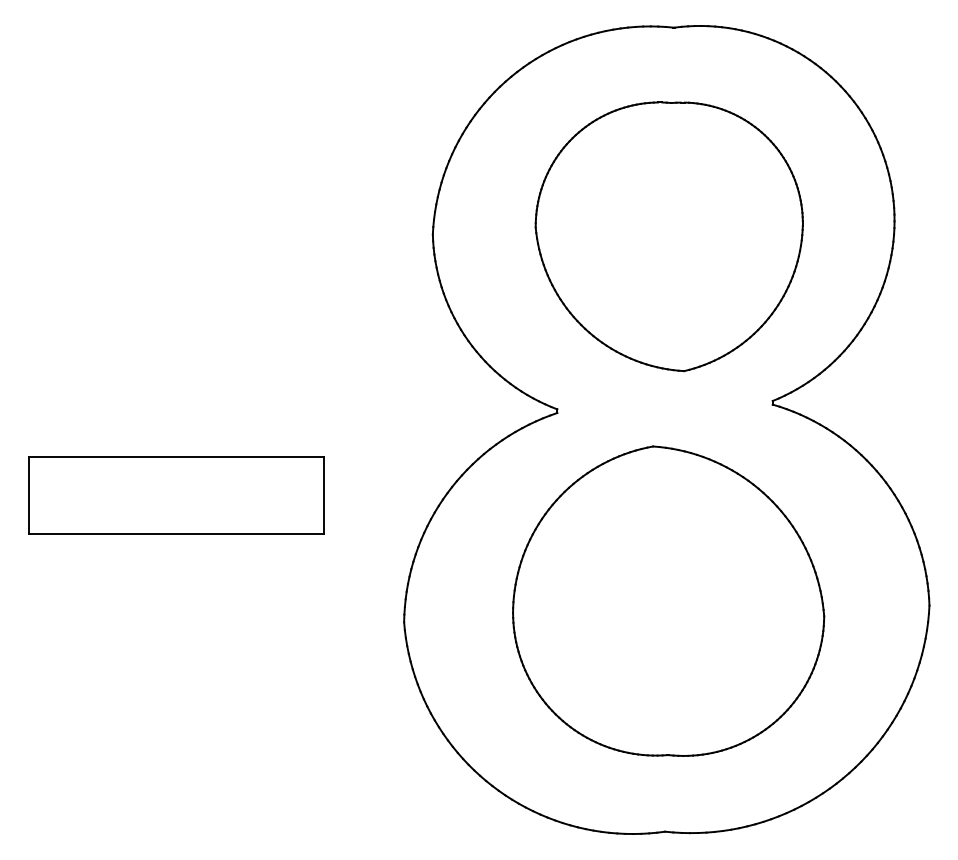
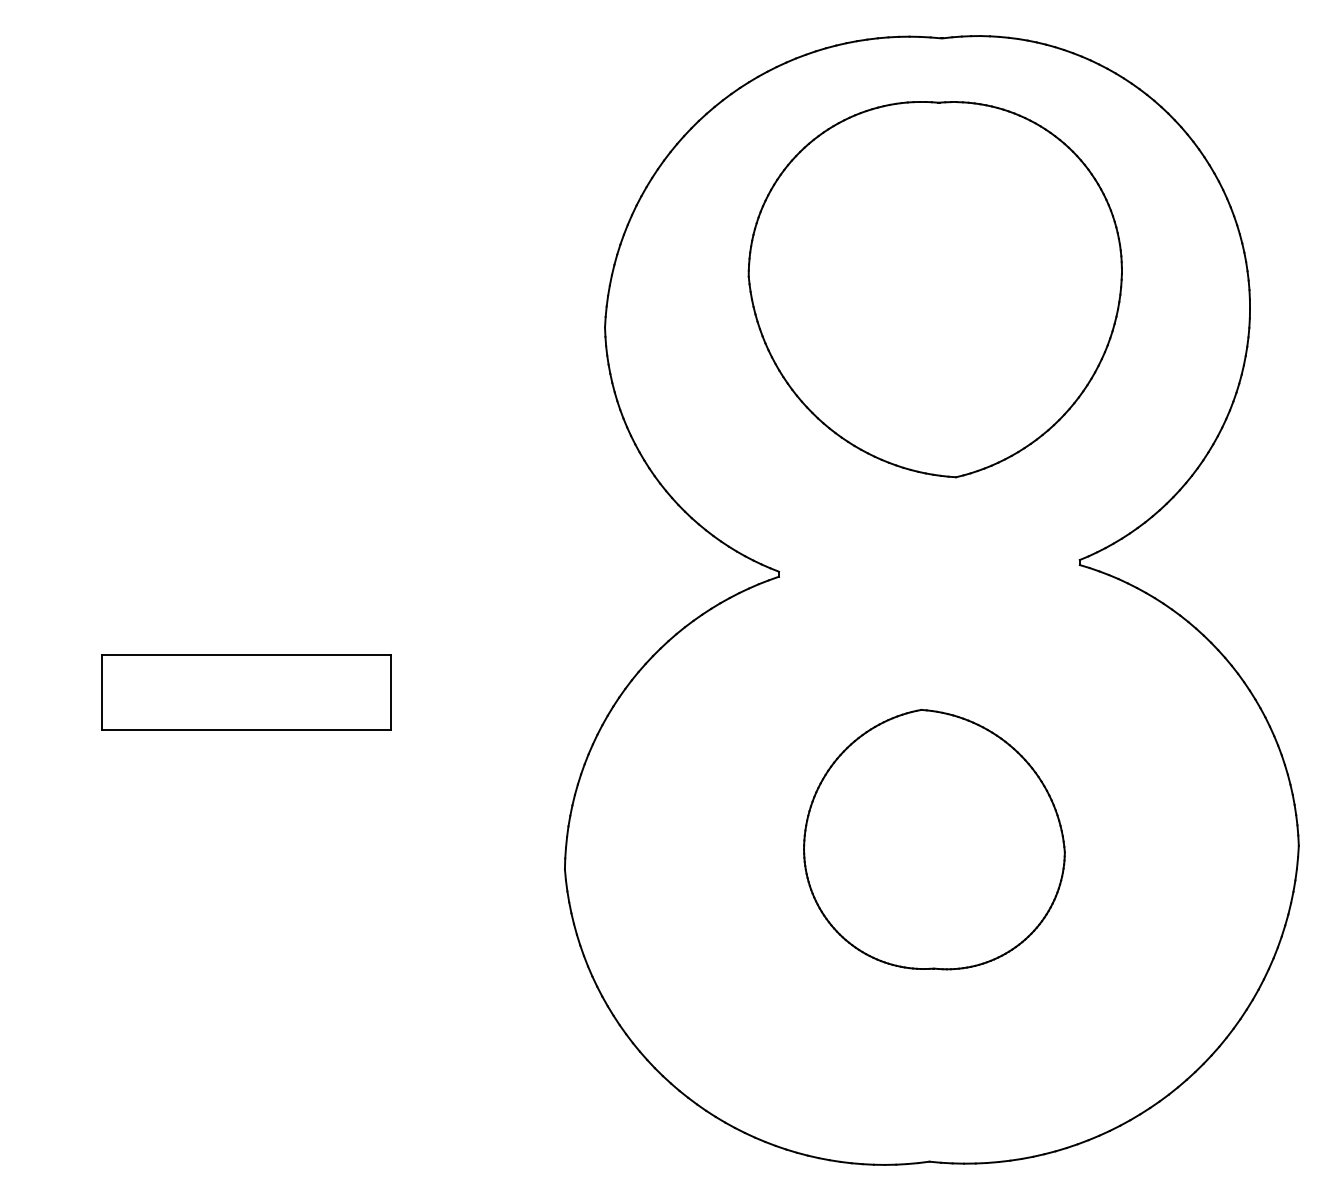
part: (668, 236) -> (934, 289), moved
part: (176, 495) -> (246, 692), size x0.7
part: (668, 601) -> (934, 839), size x0.6

